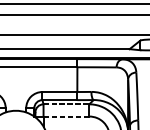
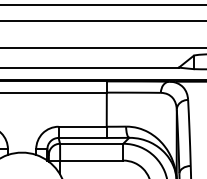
line: (66, 104) -> (91, 143), dashed -> solid
line: (66, 116) -> (91, 160), dashed -> solid

